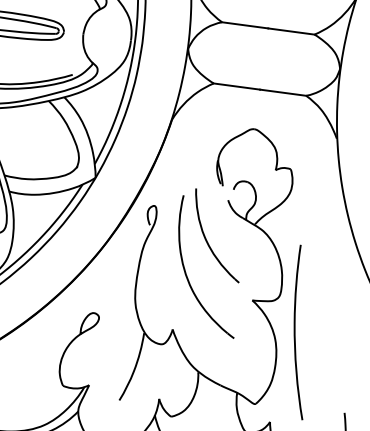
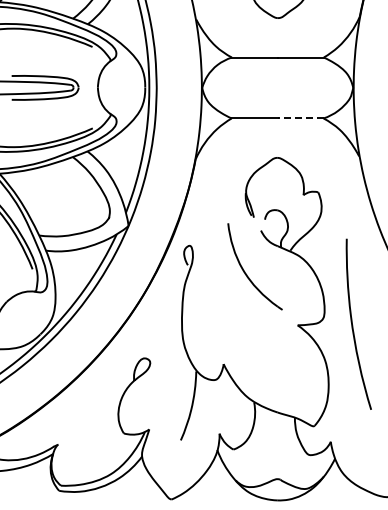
line: (282, 92) -> (300, 118), solid -> dashed
part: (187, 274) -> (230, 308), removed
curve: (295, 332) -> (353, 325), moved

